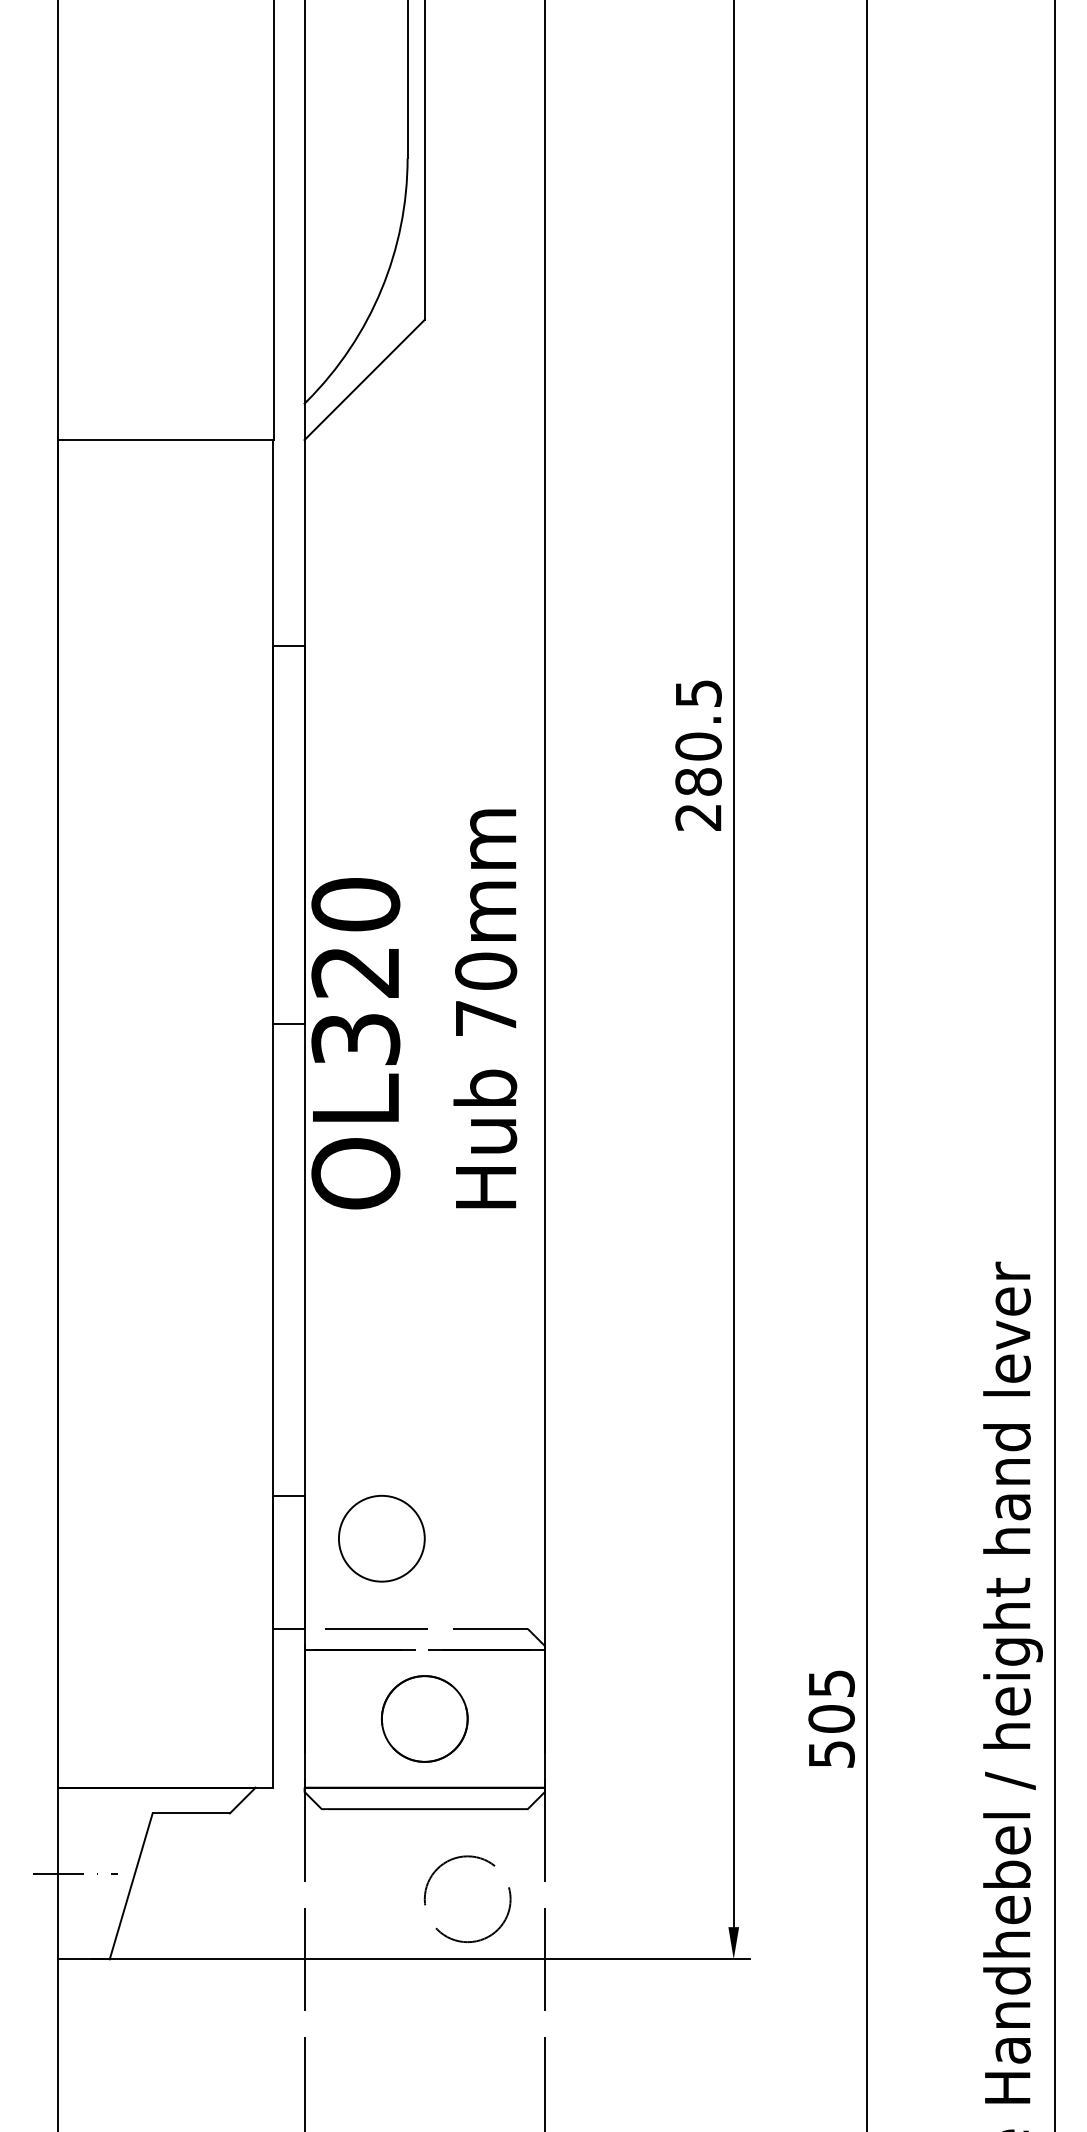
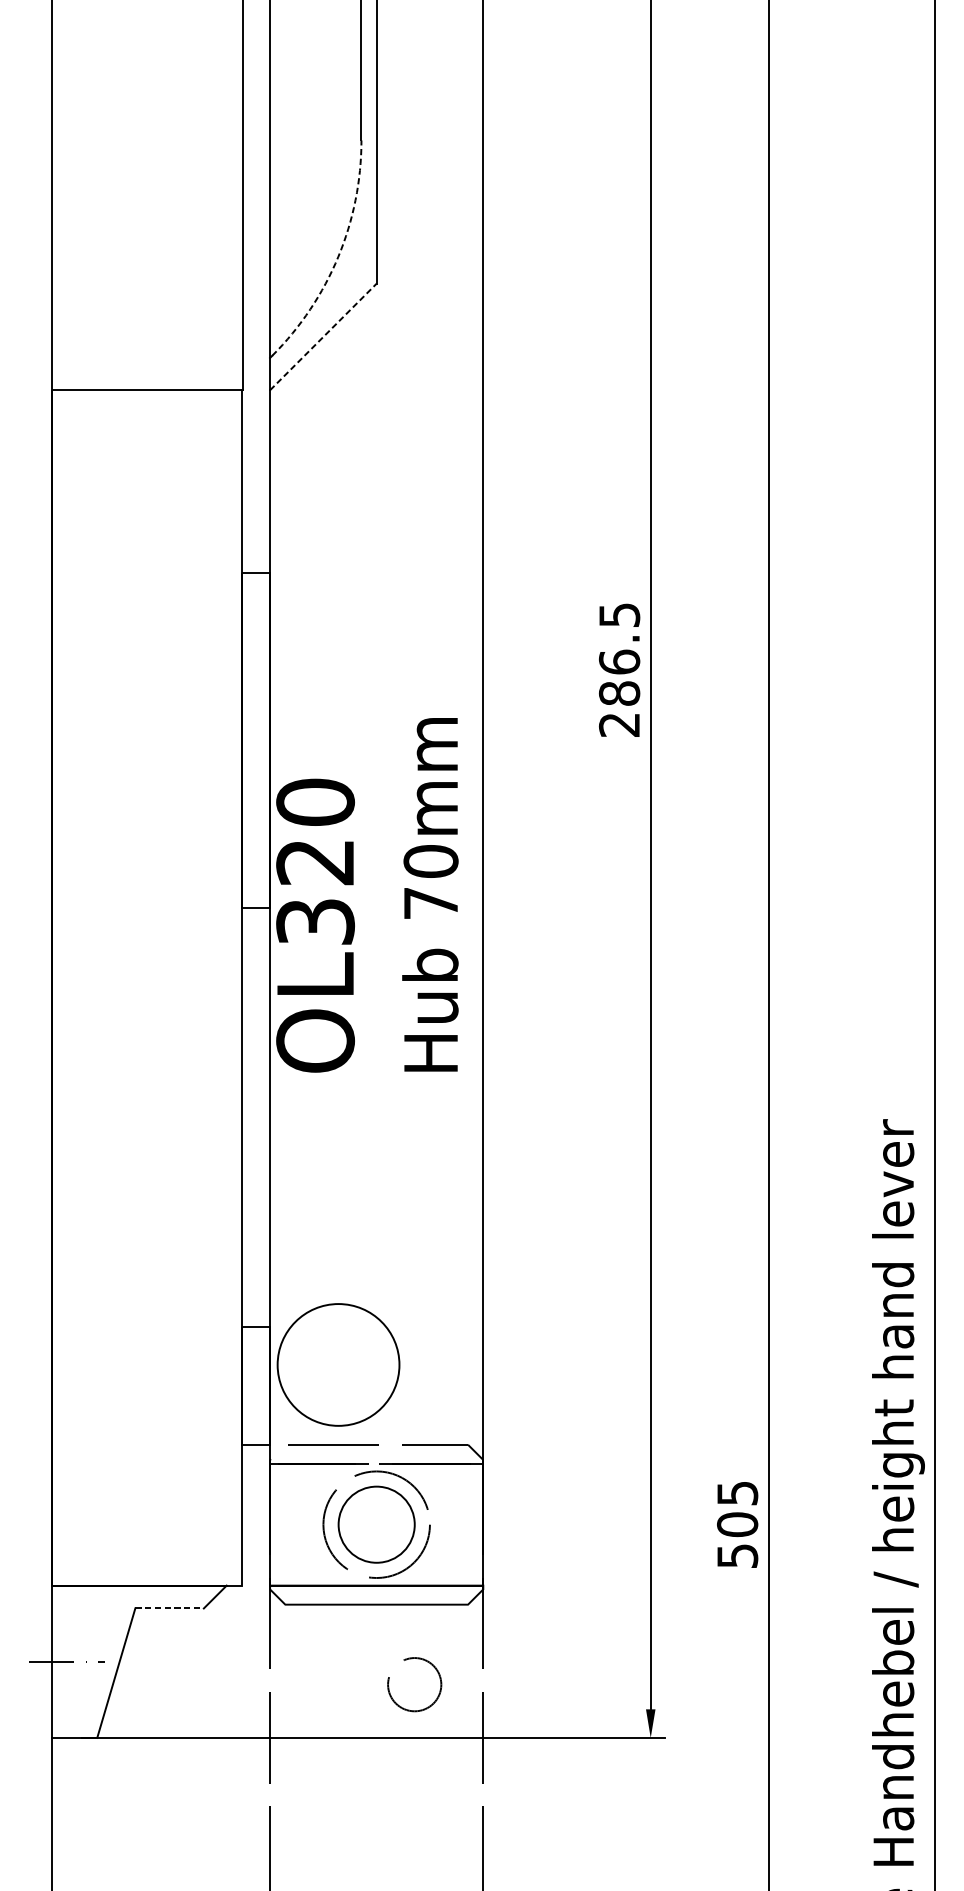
arc: (381, 289) -> (338, 256), solid -> dashed
line: (364, 379) -> (323, 336), solid -> dashed
text: (698, 746) -> (619, 662), 280.5 -> 286.5
circle: (381, 1538) -> (338, 1364), size x1.6
circle: (424, 1718) -> (376, 1524), size x1.4
line: (191, 1813) -> (169, 1608), solid -> dashed
circle: (467, 1899) -> (414, 1684), size x0.7

